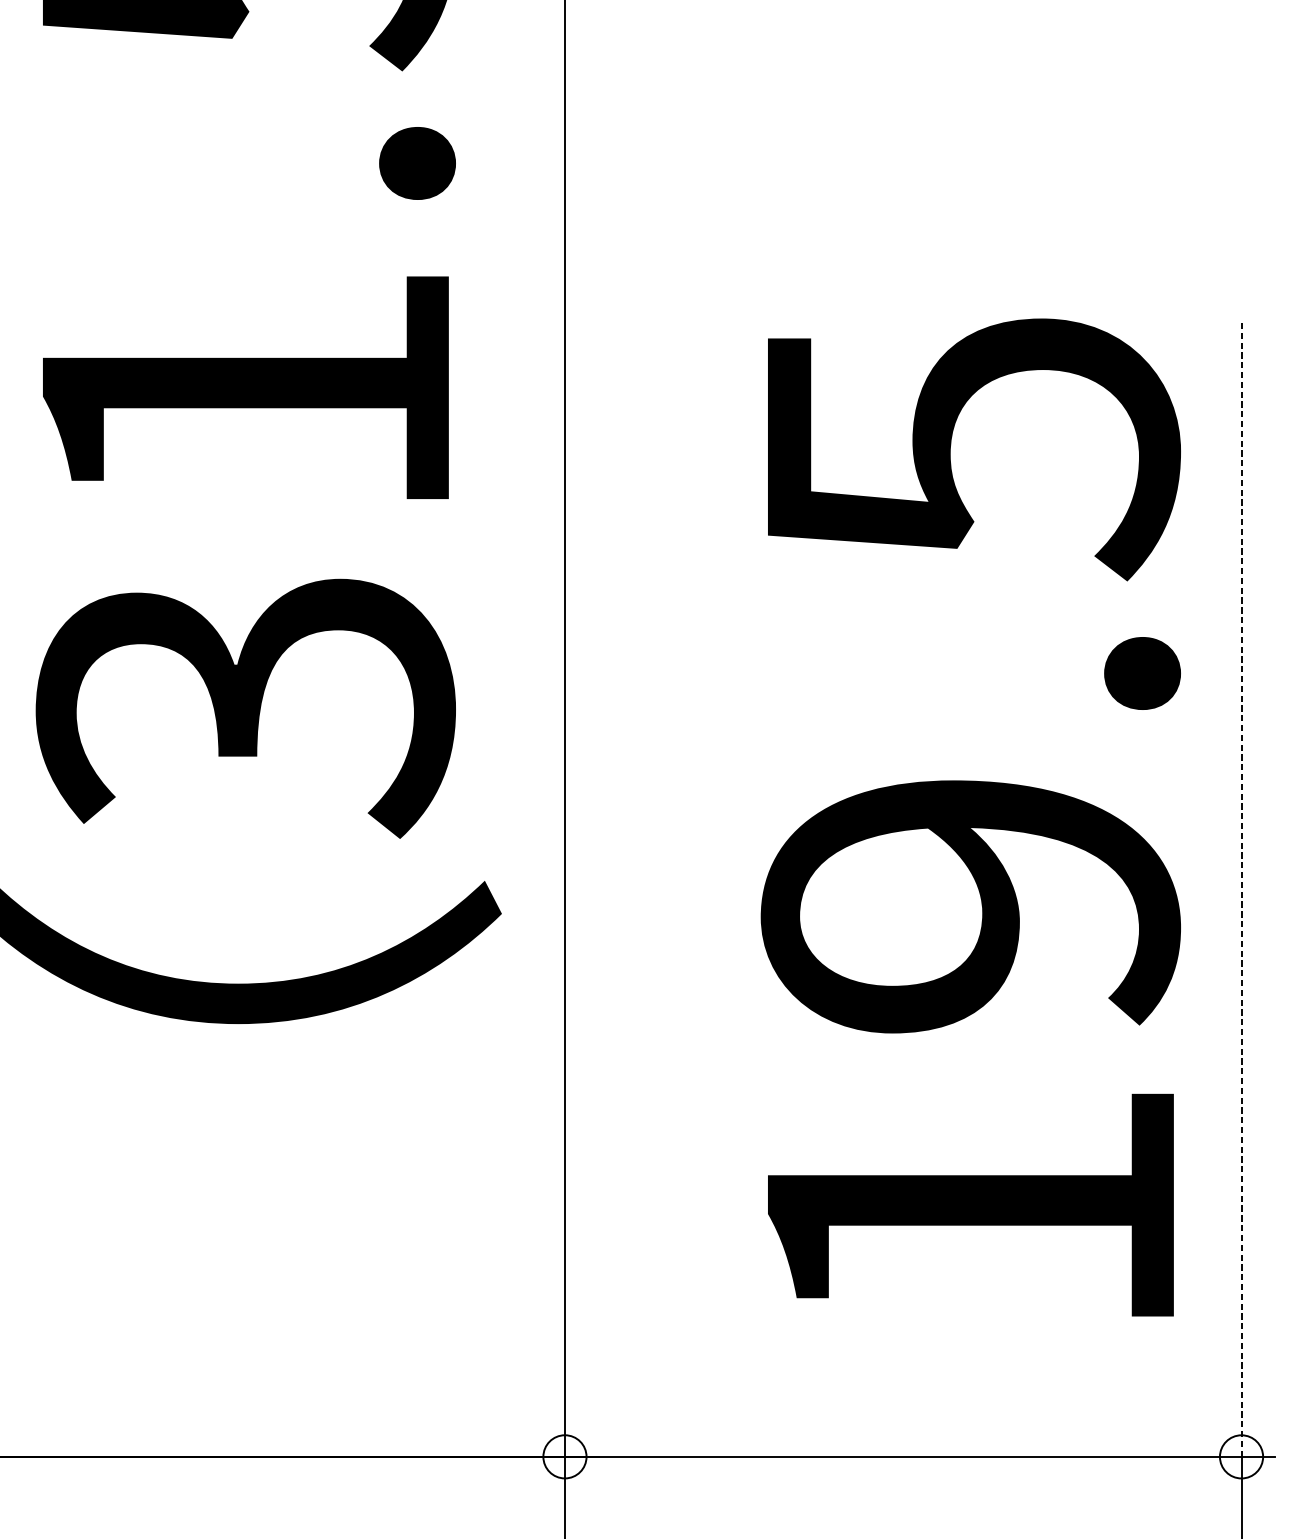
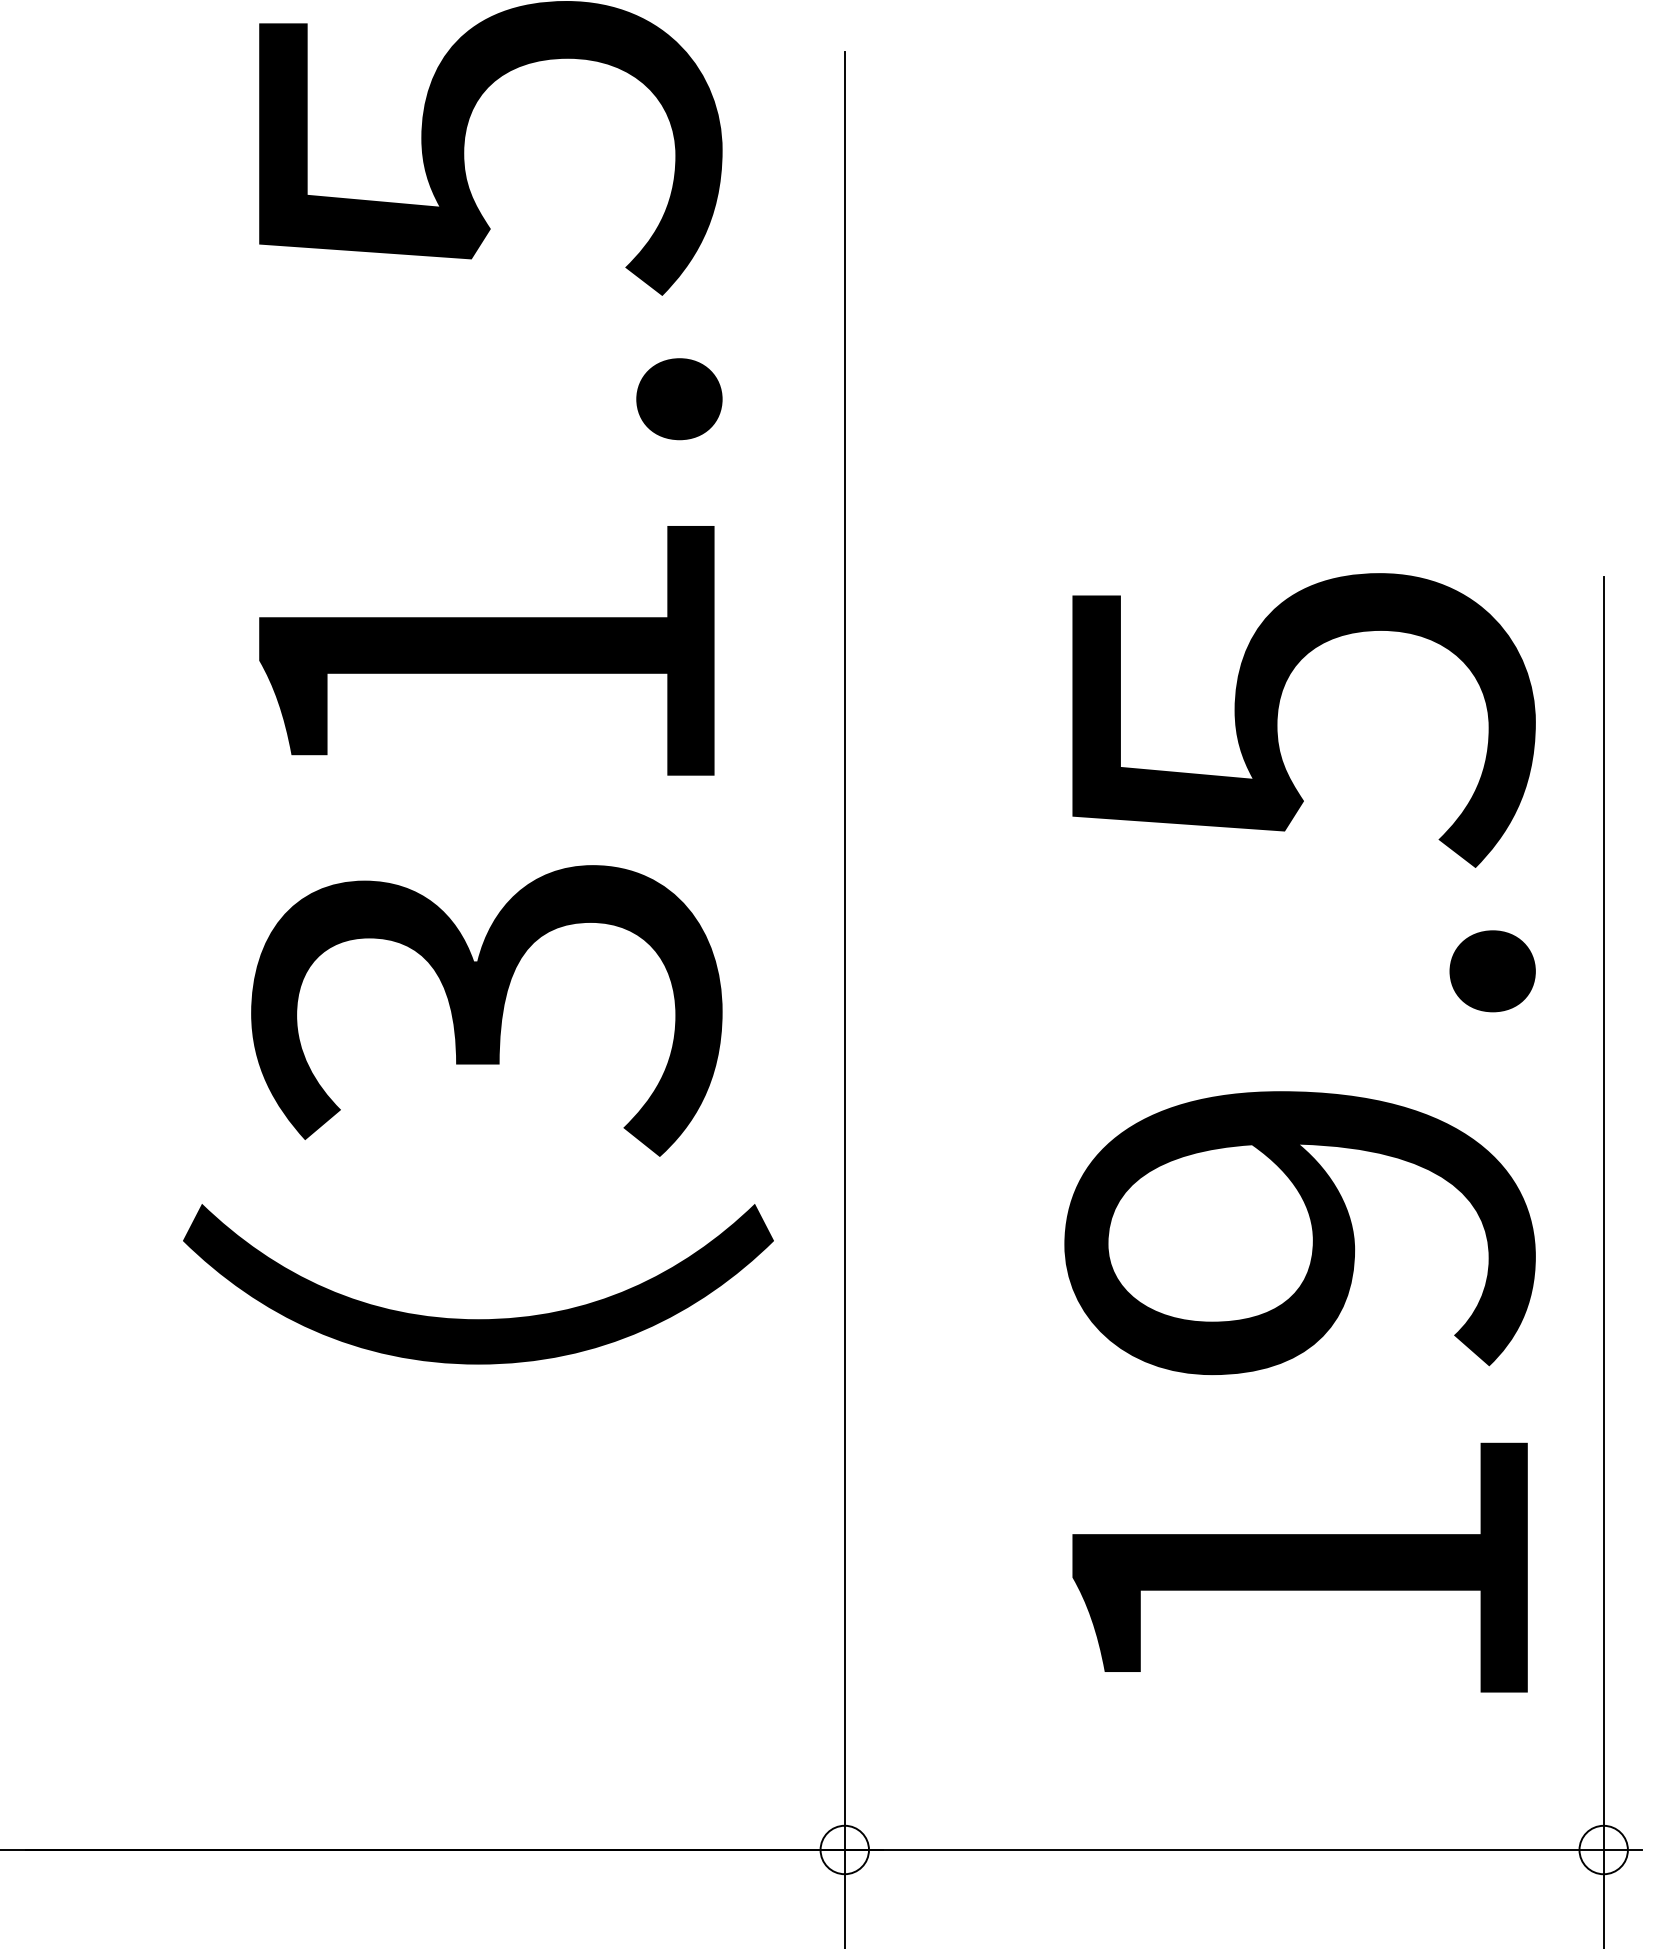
line: (1241, 889) -> (1603, 1213), dashed -> solid

